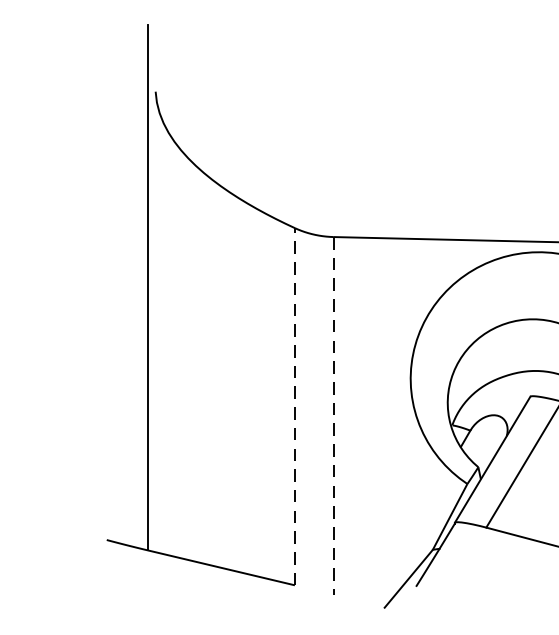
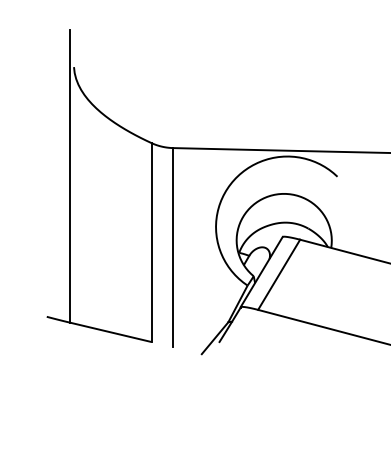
line: (294, 406) -> (151, 242), dashed -> solid
line: (334, 415) -> (173, 247), dashed -> solid

